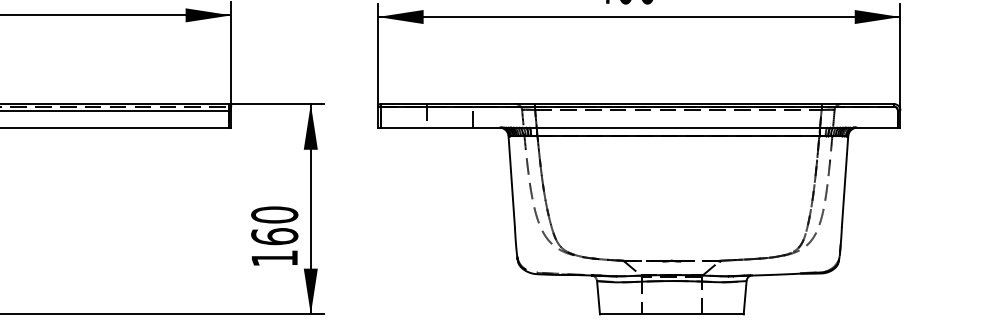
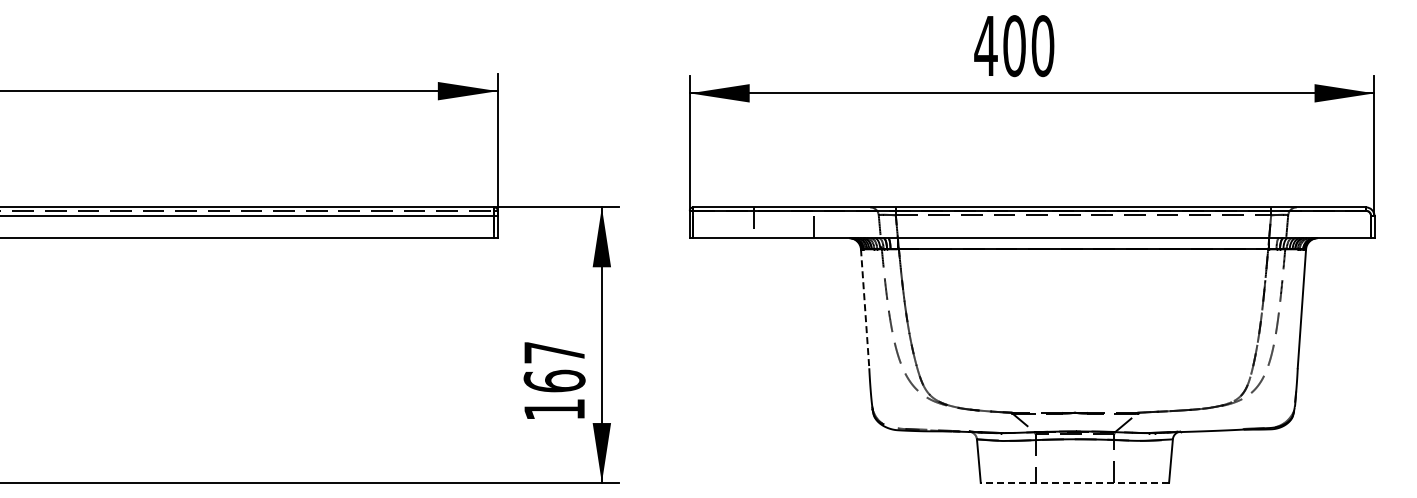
line: (512, 181) -> (865, 308), solid -> dashed
text: (274, 214) -> (554, 352), 160 -> 167
line: (671, 314) -> (1074, 482), solid -> dashed

